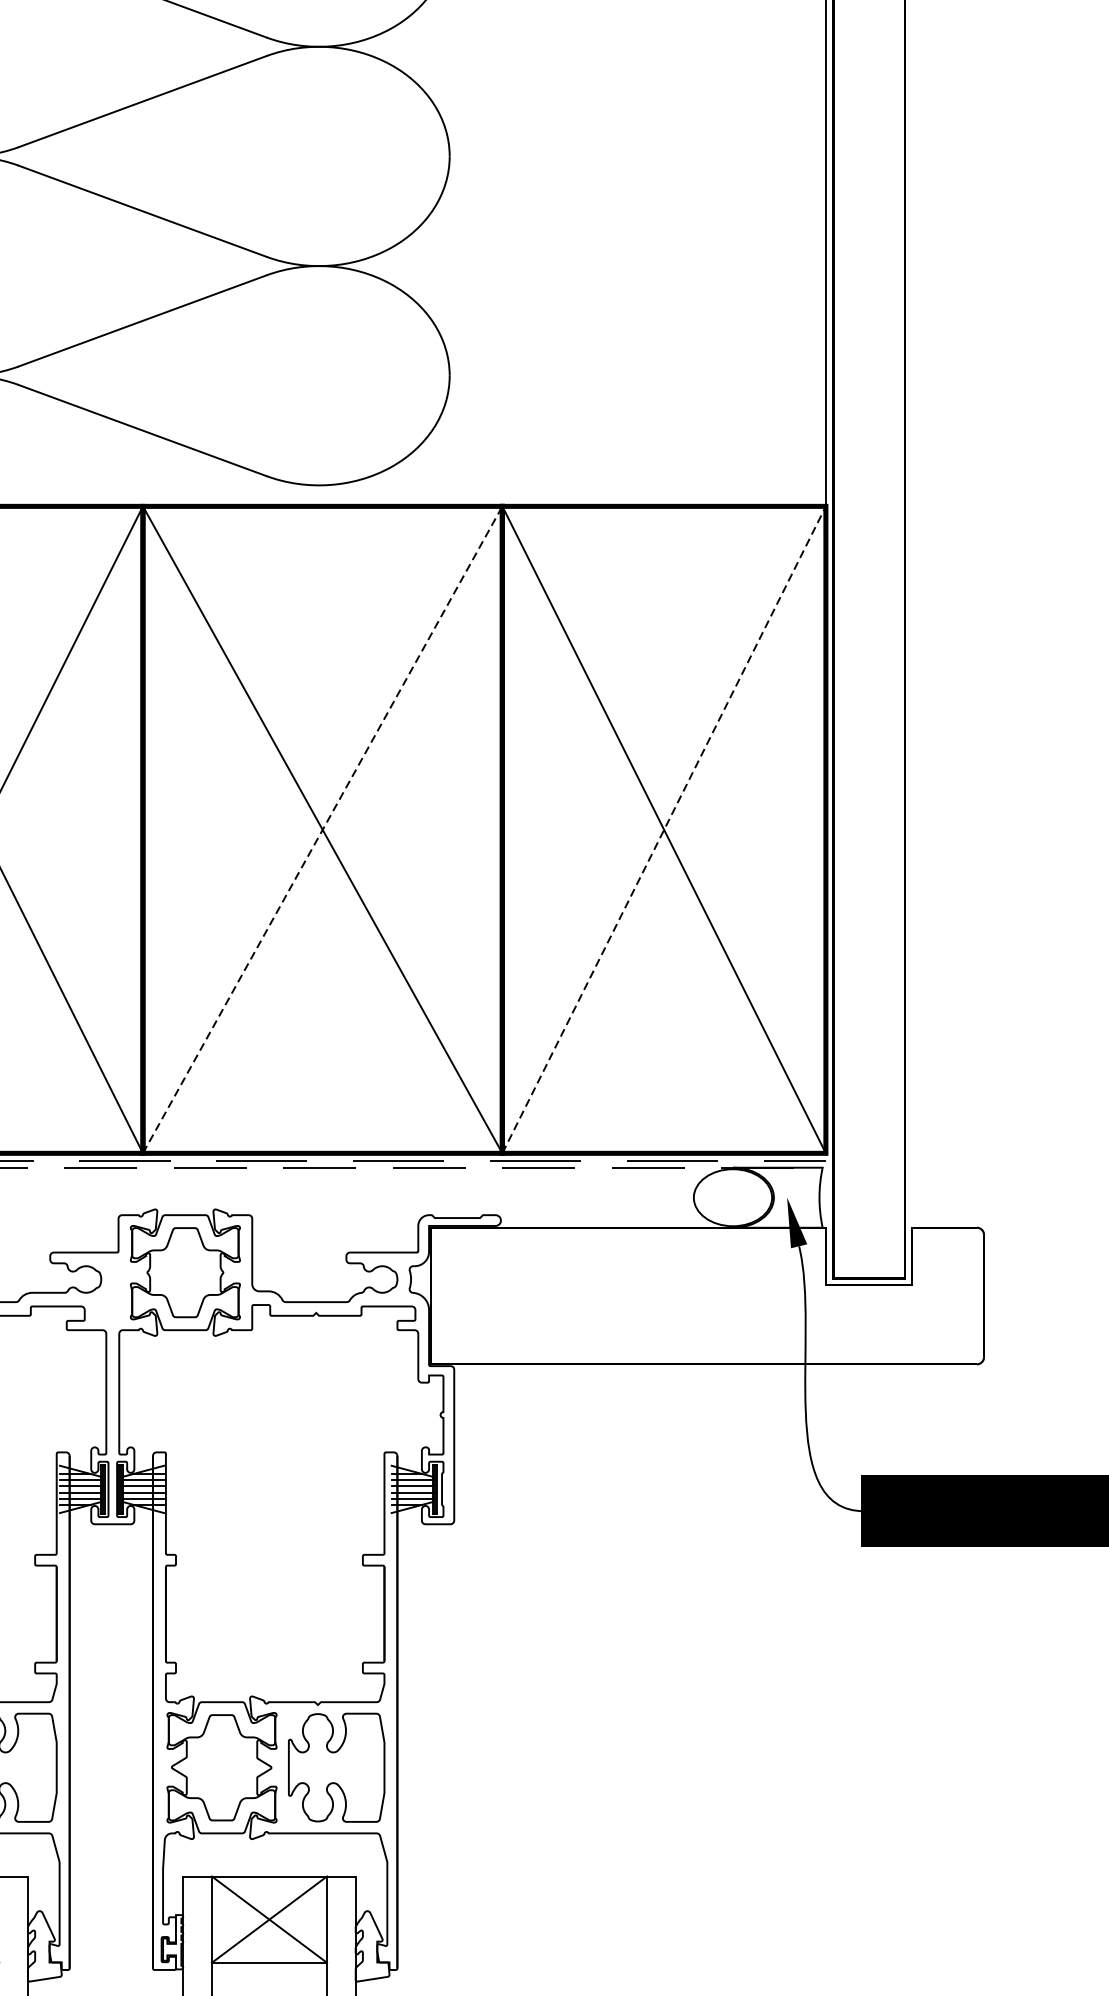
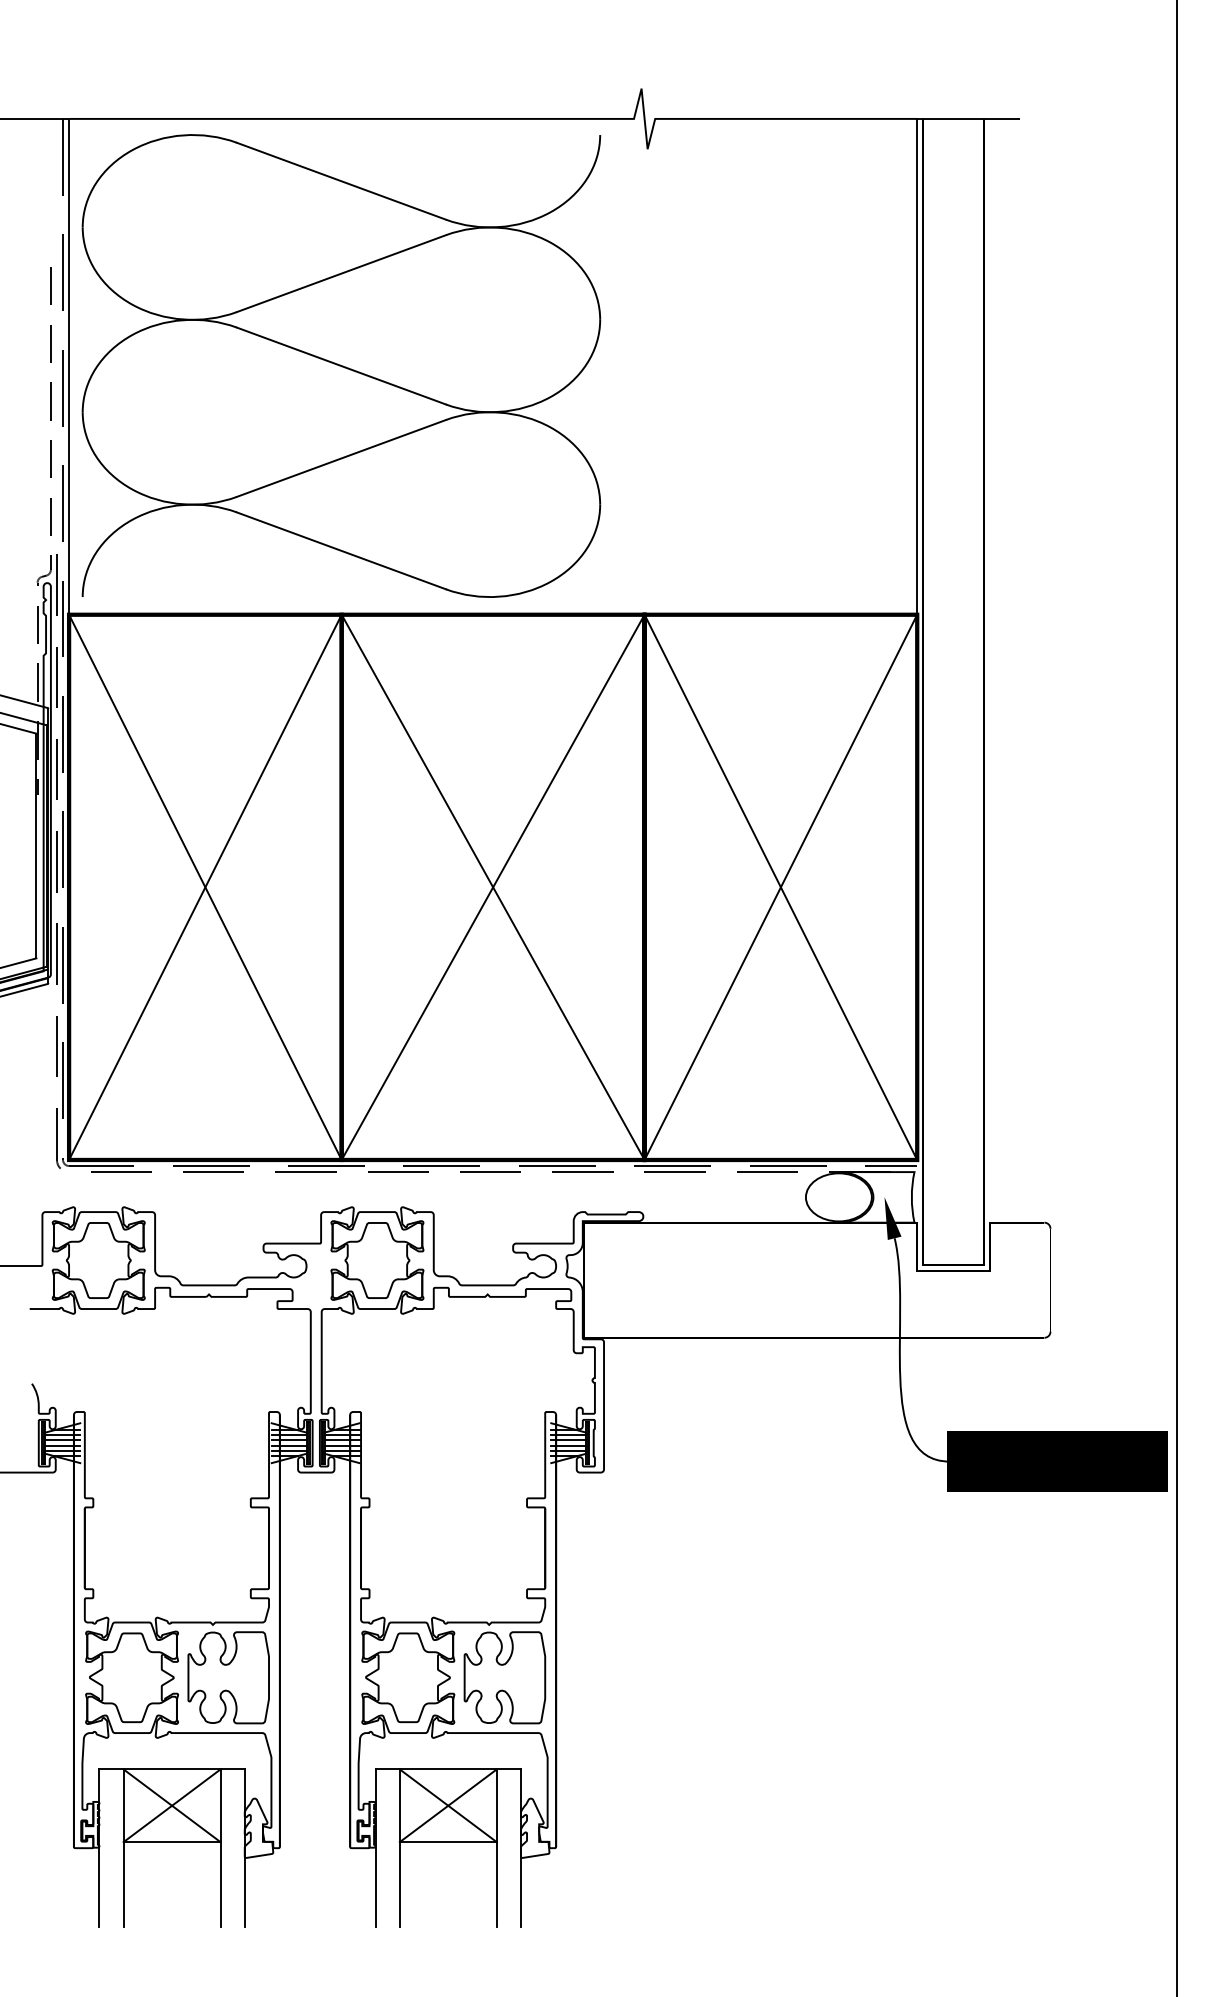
line: (323, 830) -> (493, 887), dashed -> solid
line: (663, 830) -> (780, 887), dashed -> solid

